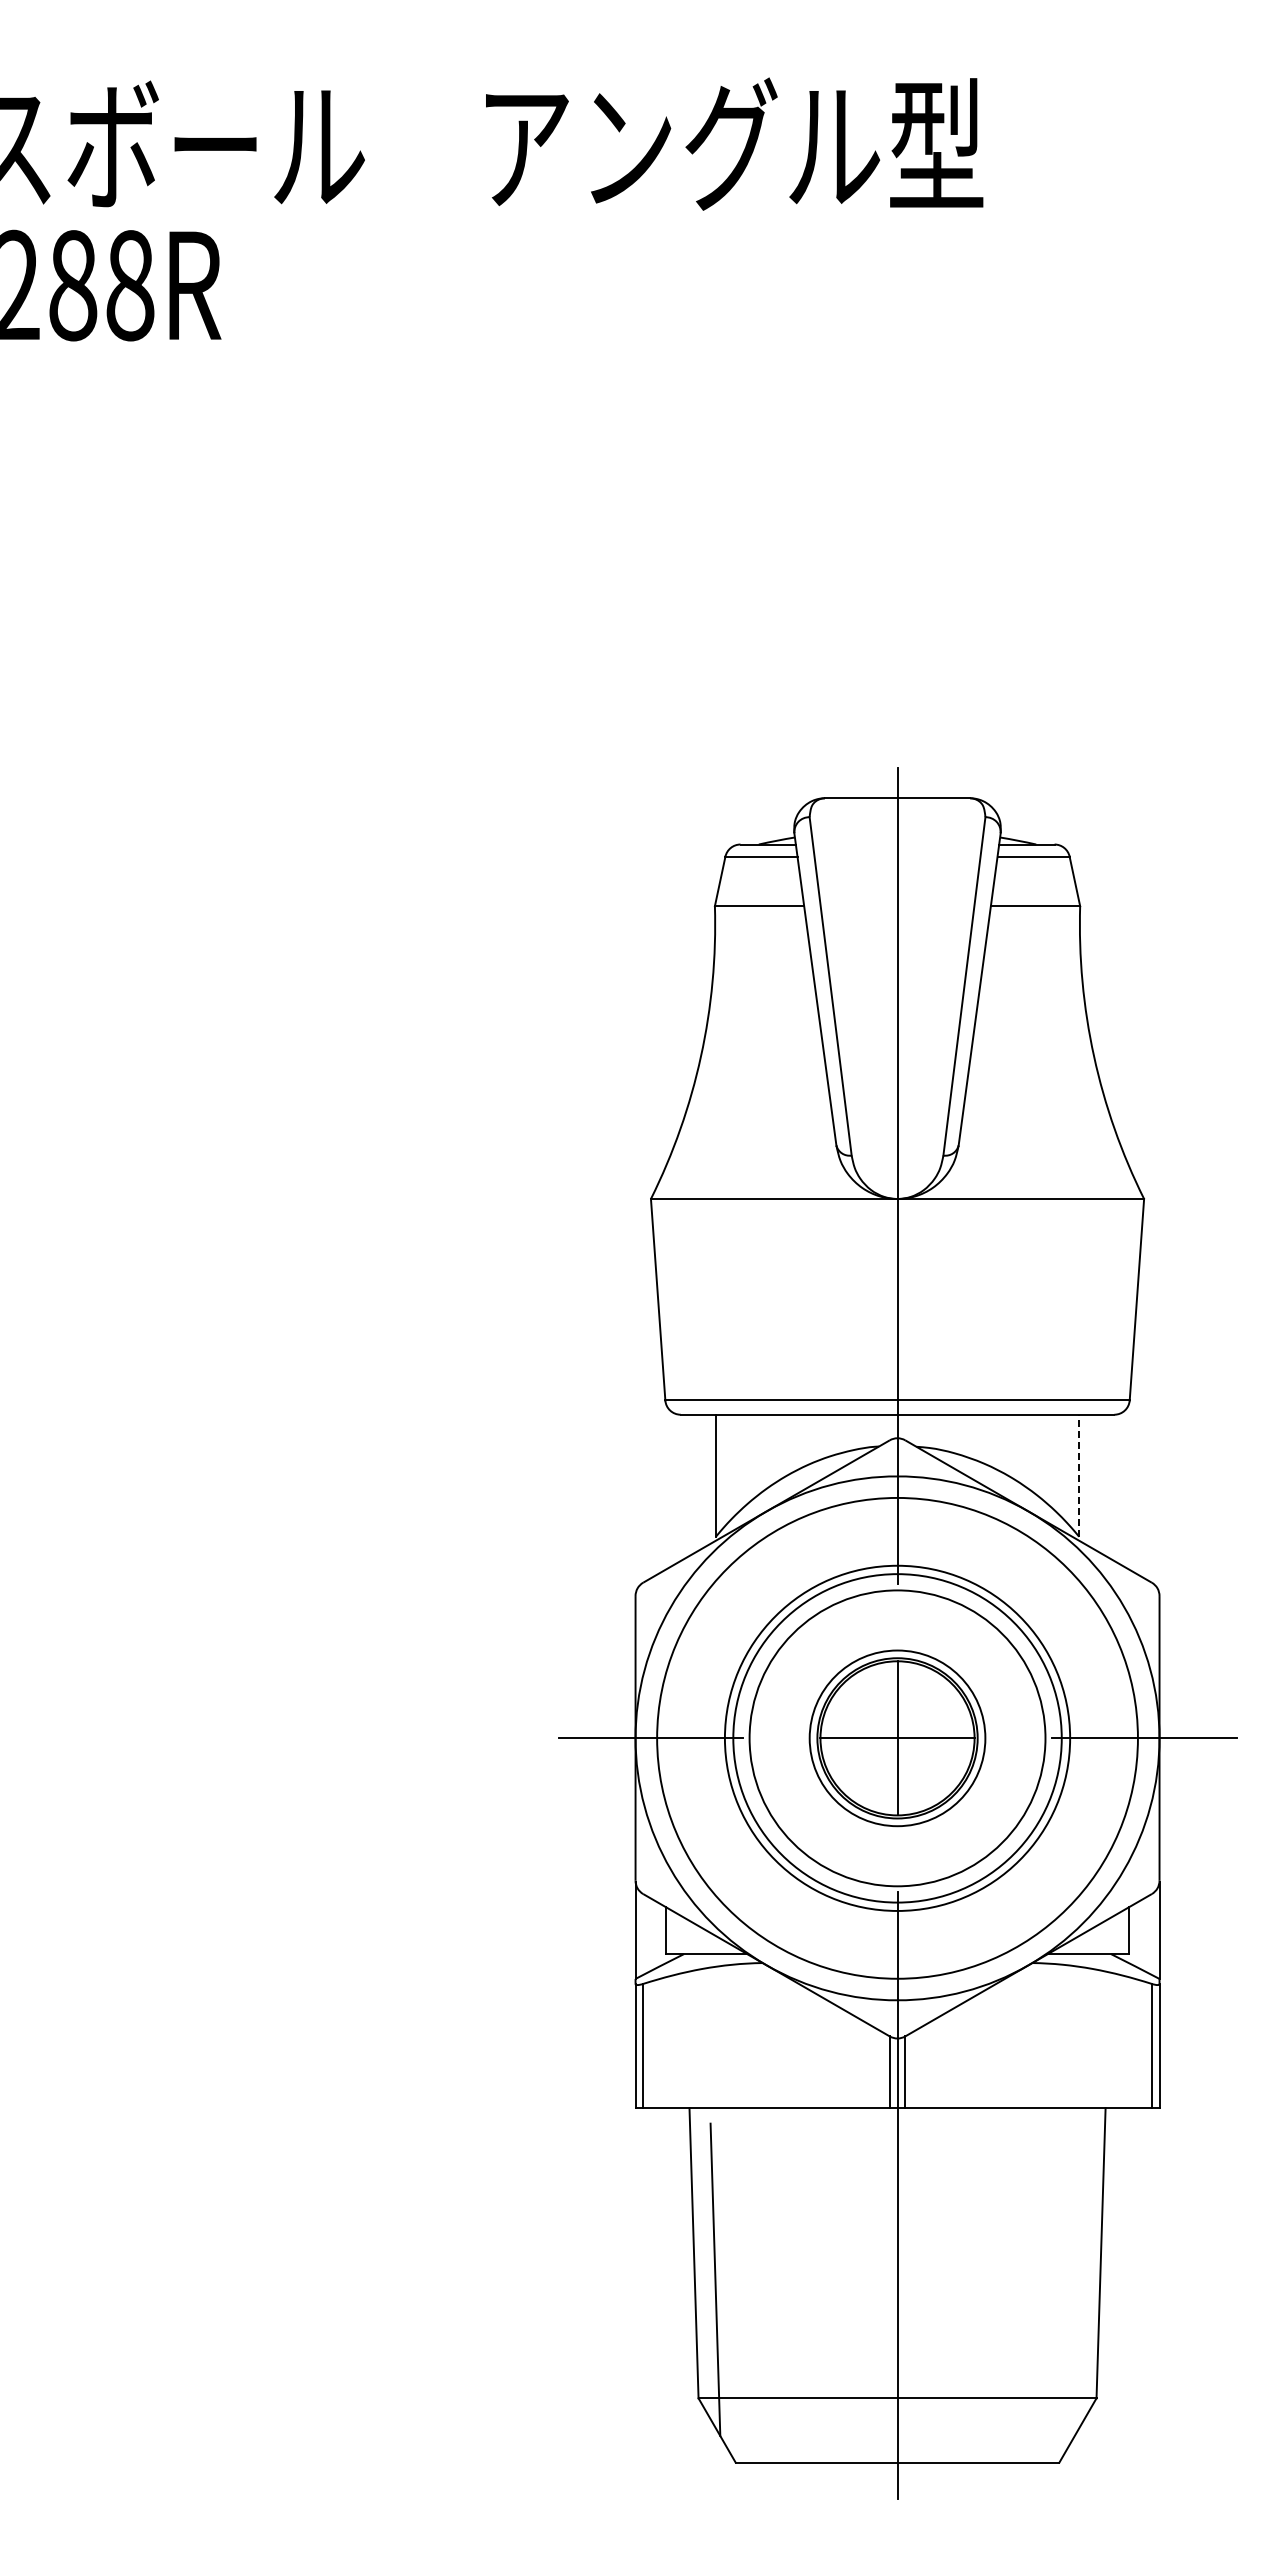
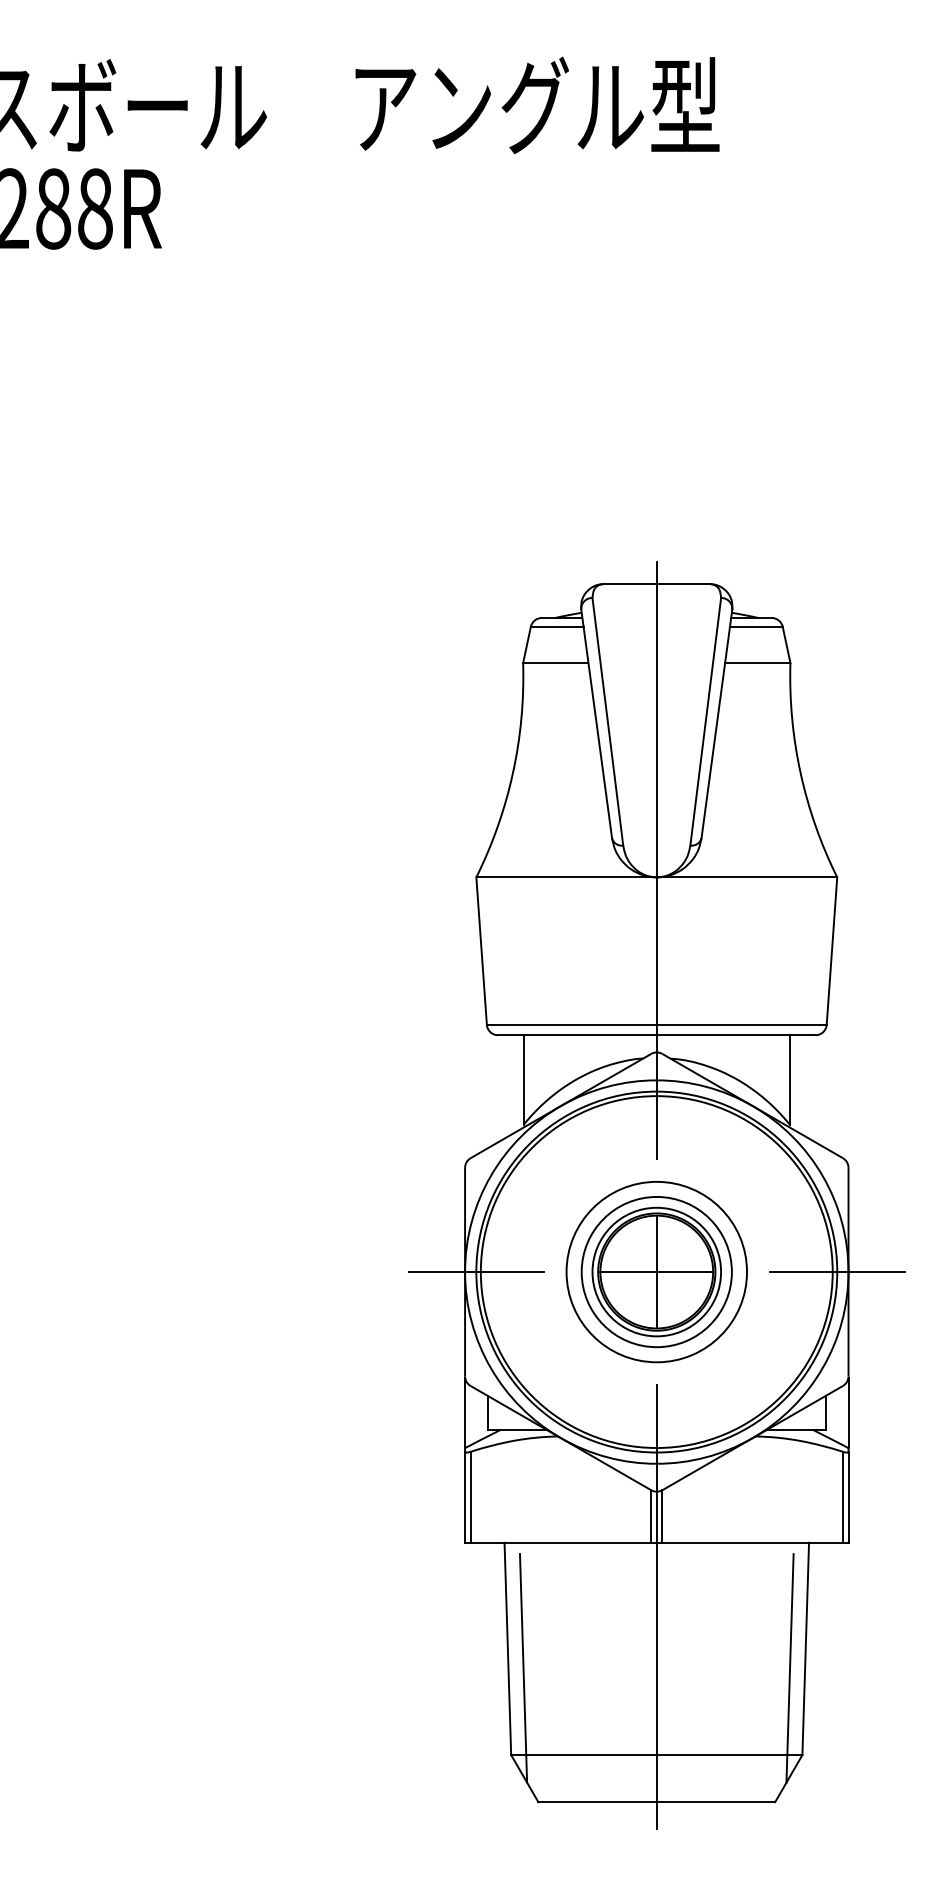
line: (1079, 1475) -> (789, 1079), dashed -> solid
circle: (897, 1737) -> (656, 1271), size x1.67
circle: (897, 1738) -> (656, 1272), size x0.62
circle: (897, 1738) -> (656, 1272), size x0.71
line: (1079, 2279) -> (789, 1668), added

